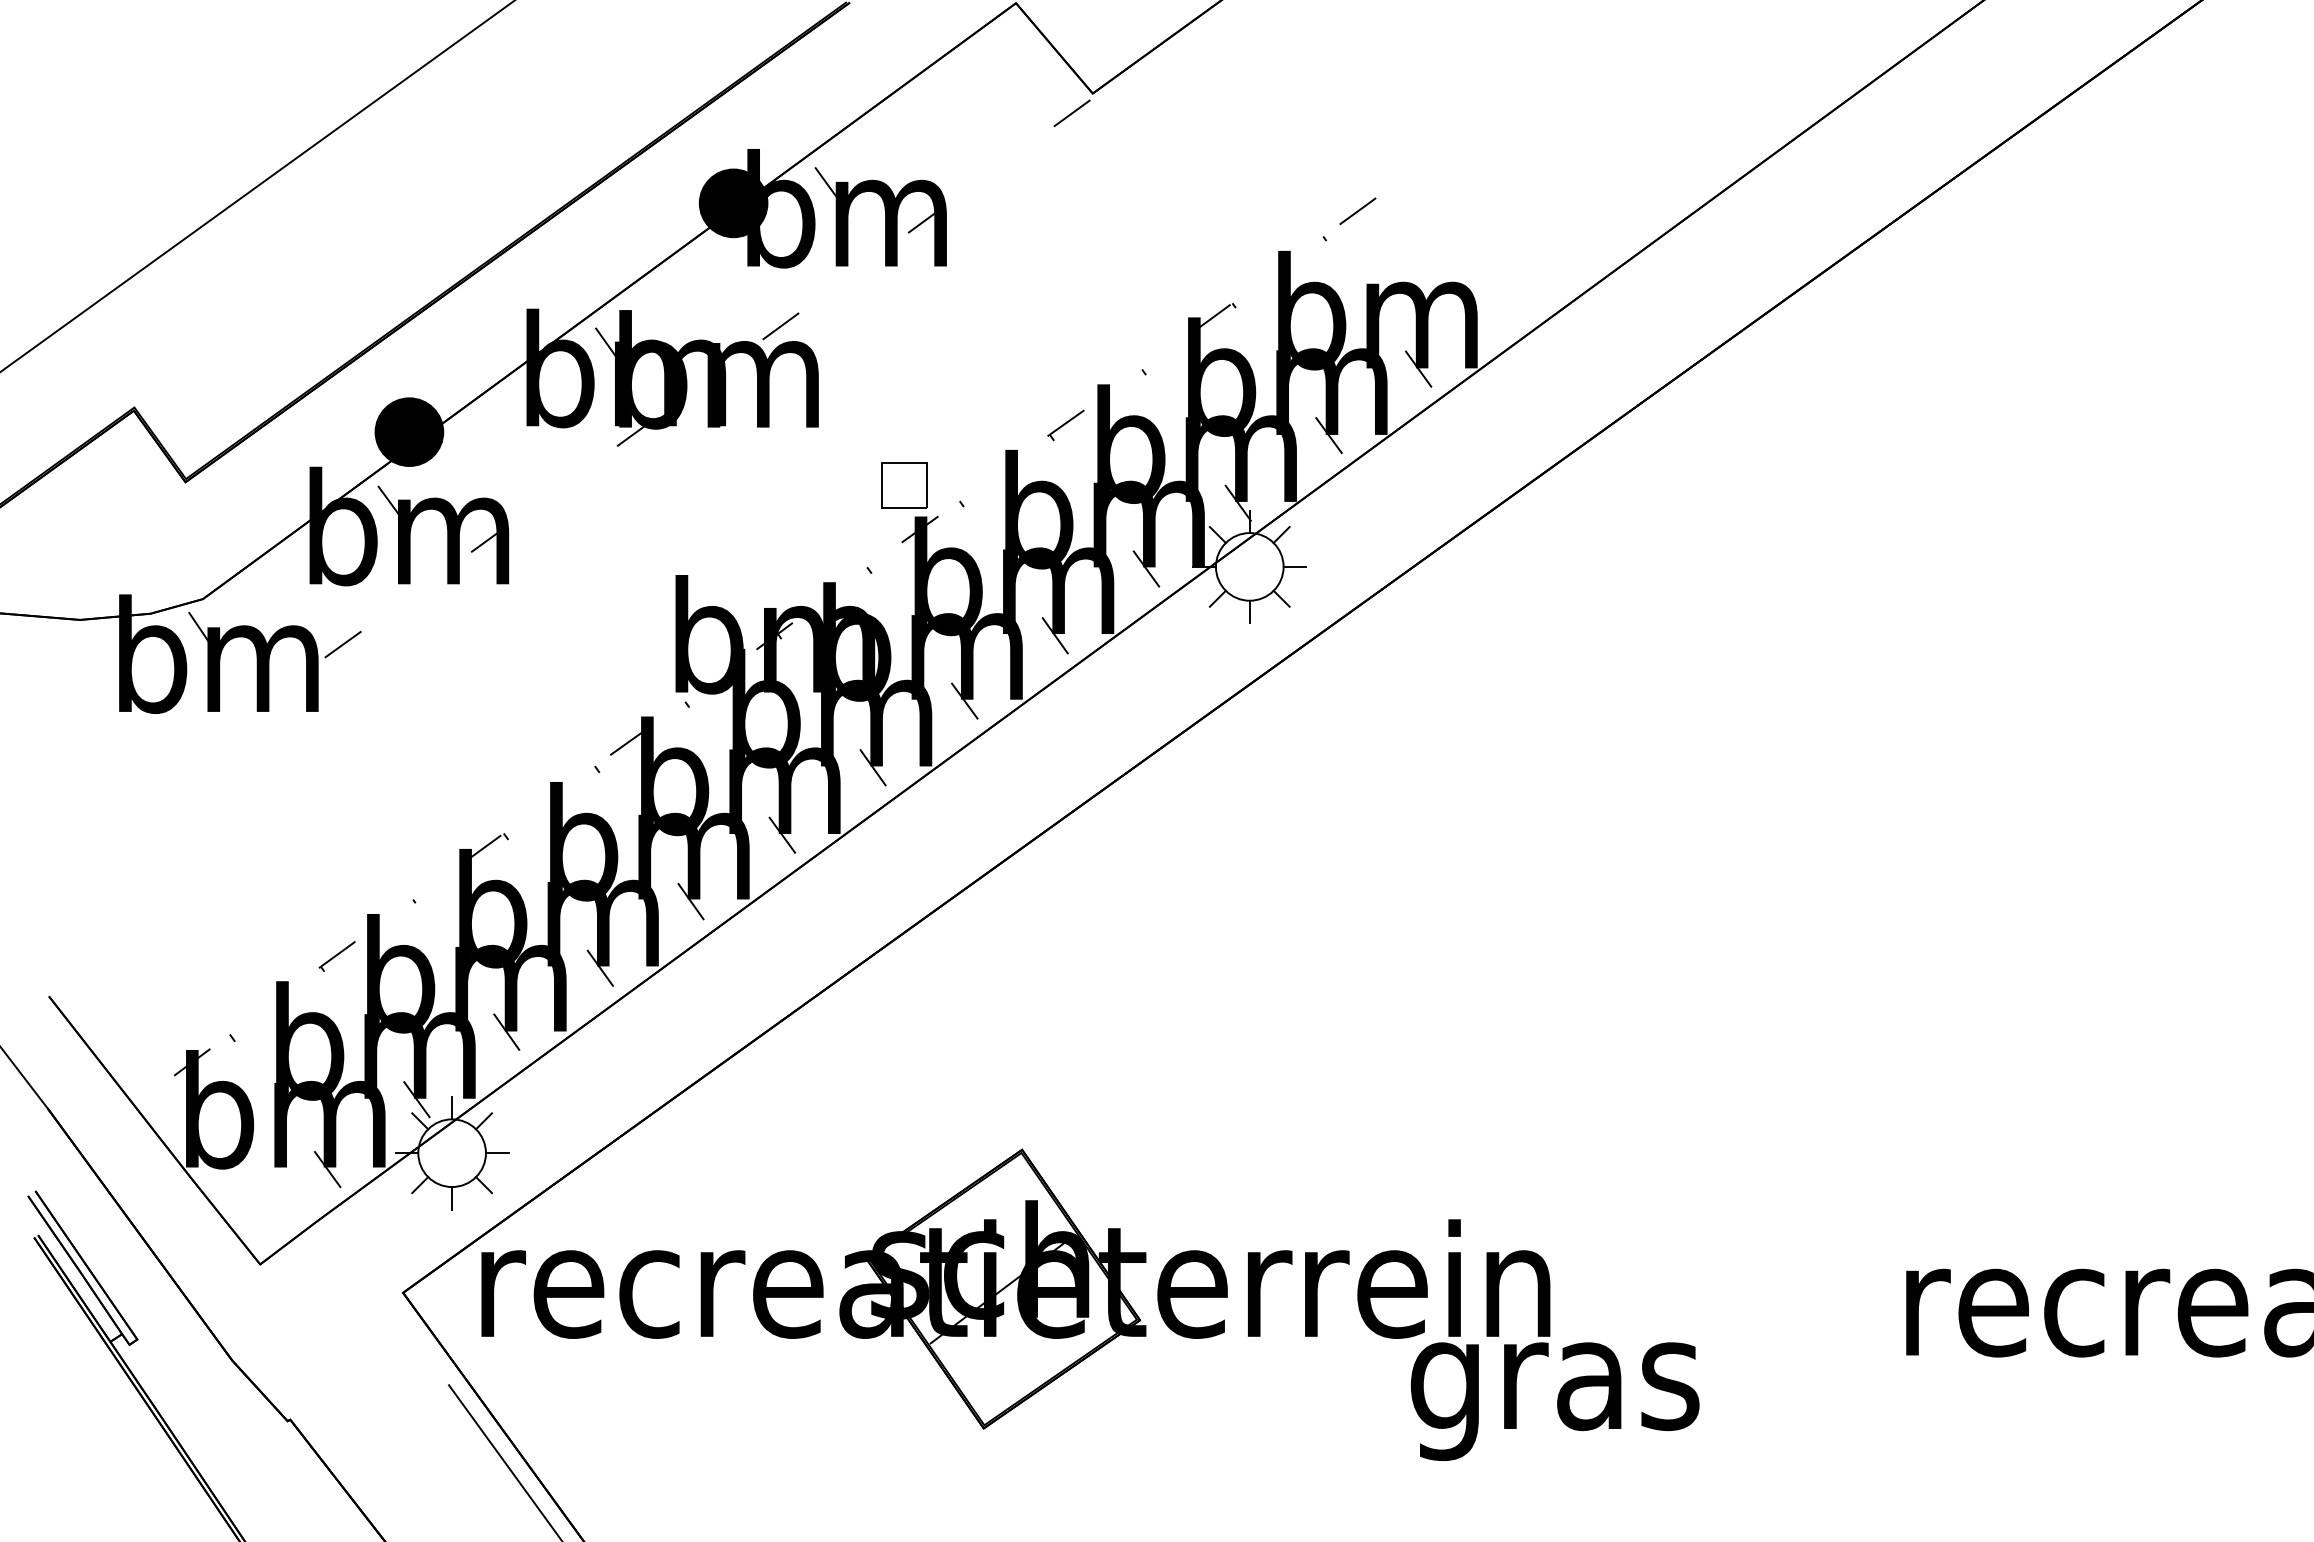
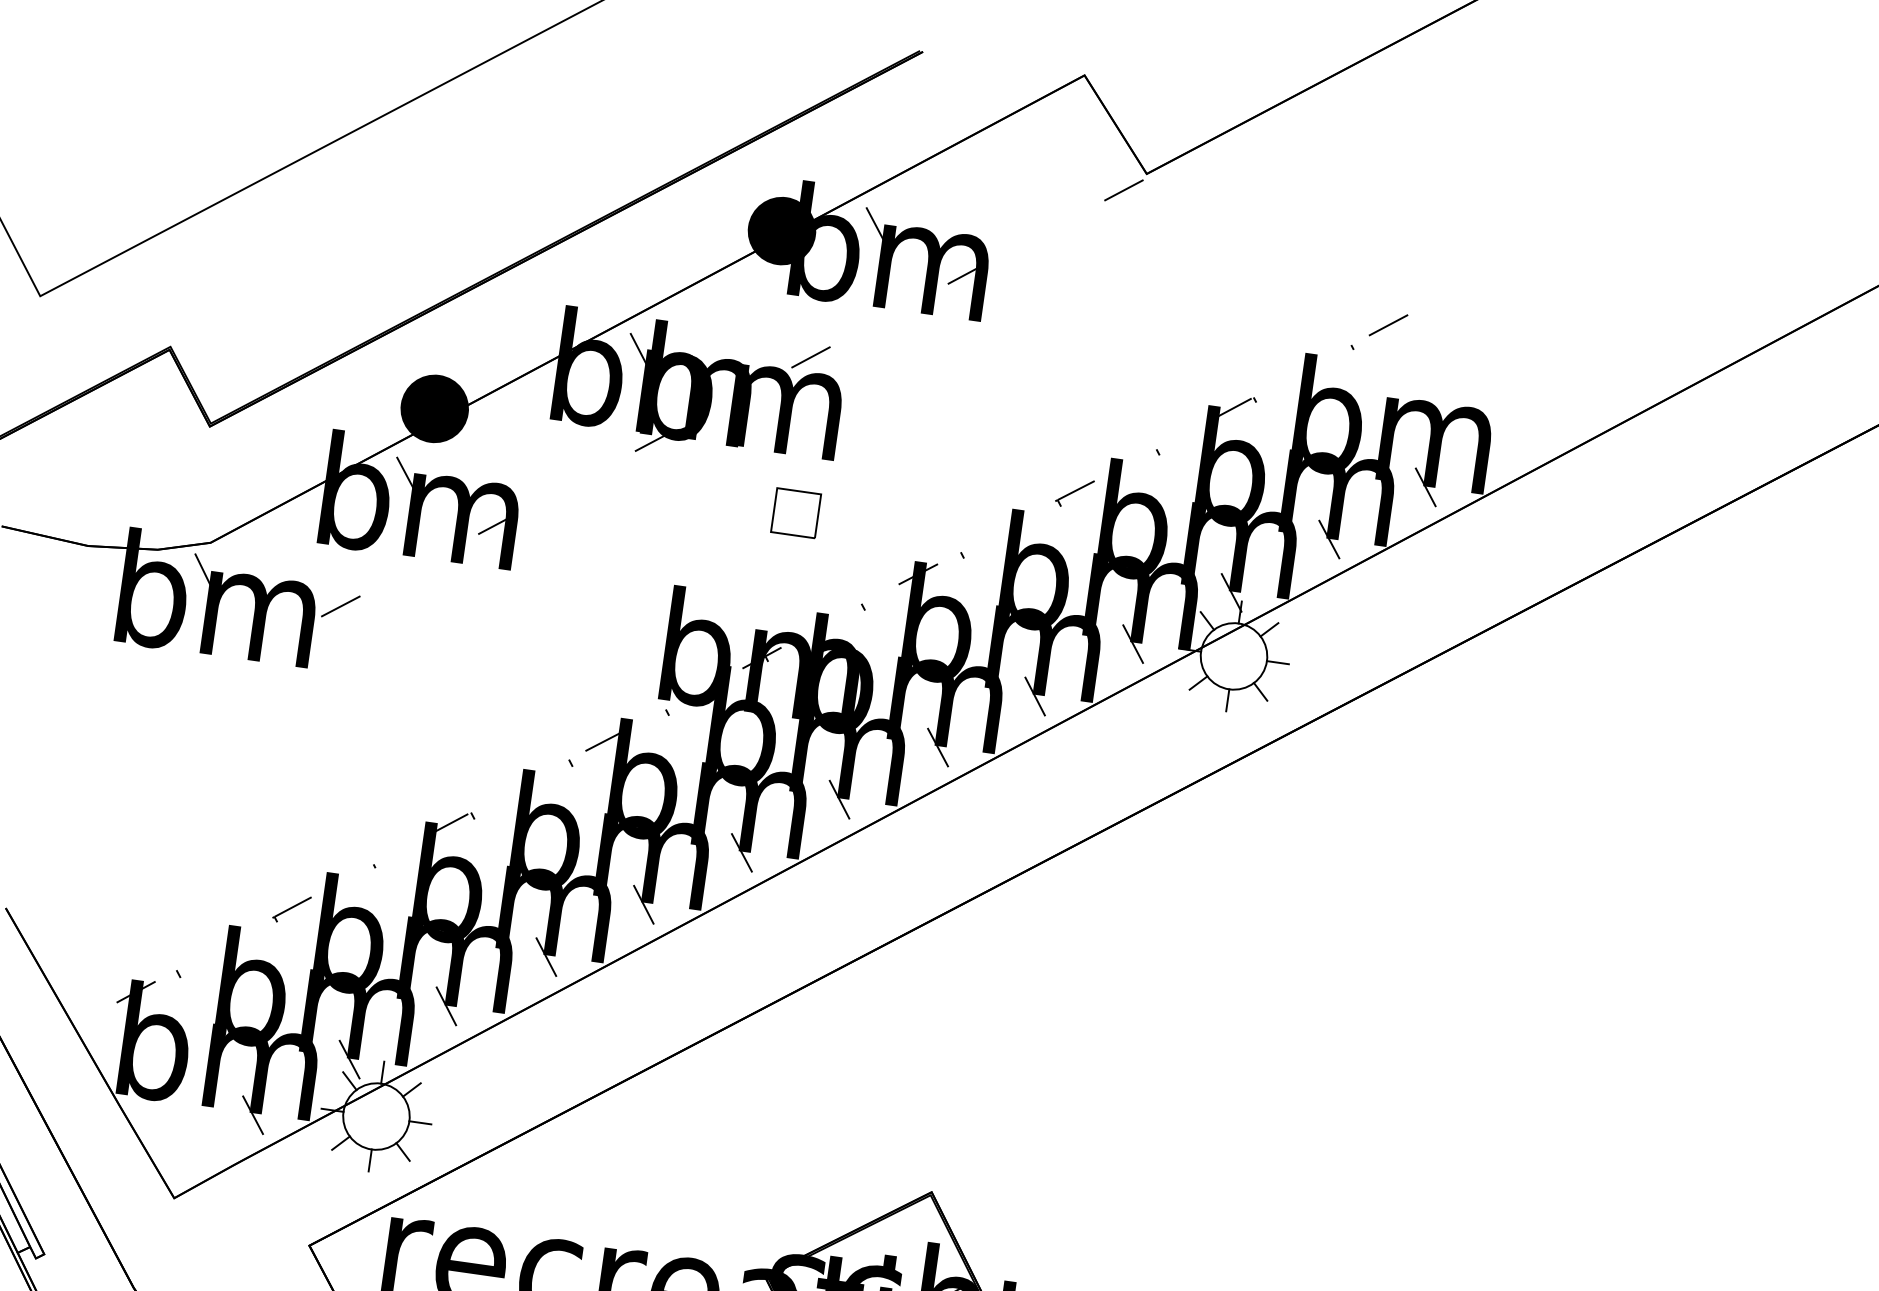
part: (904, 485) -> (796, 513), moved

